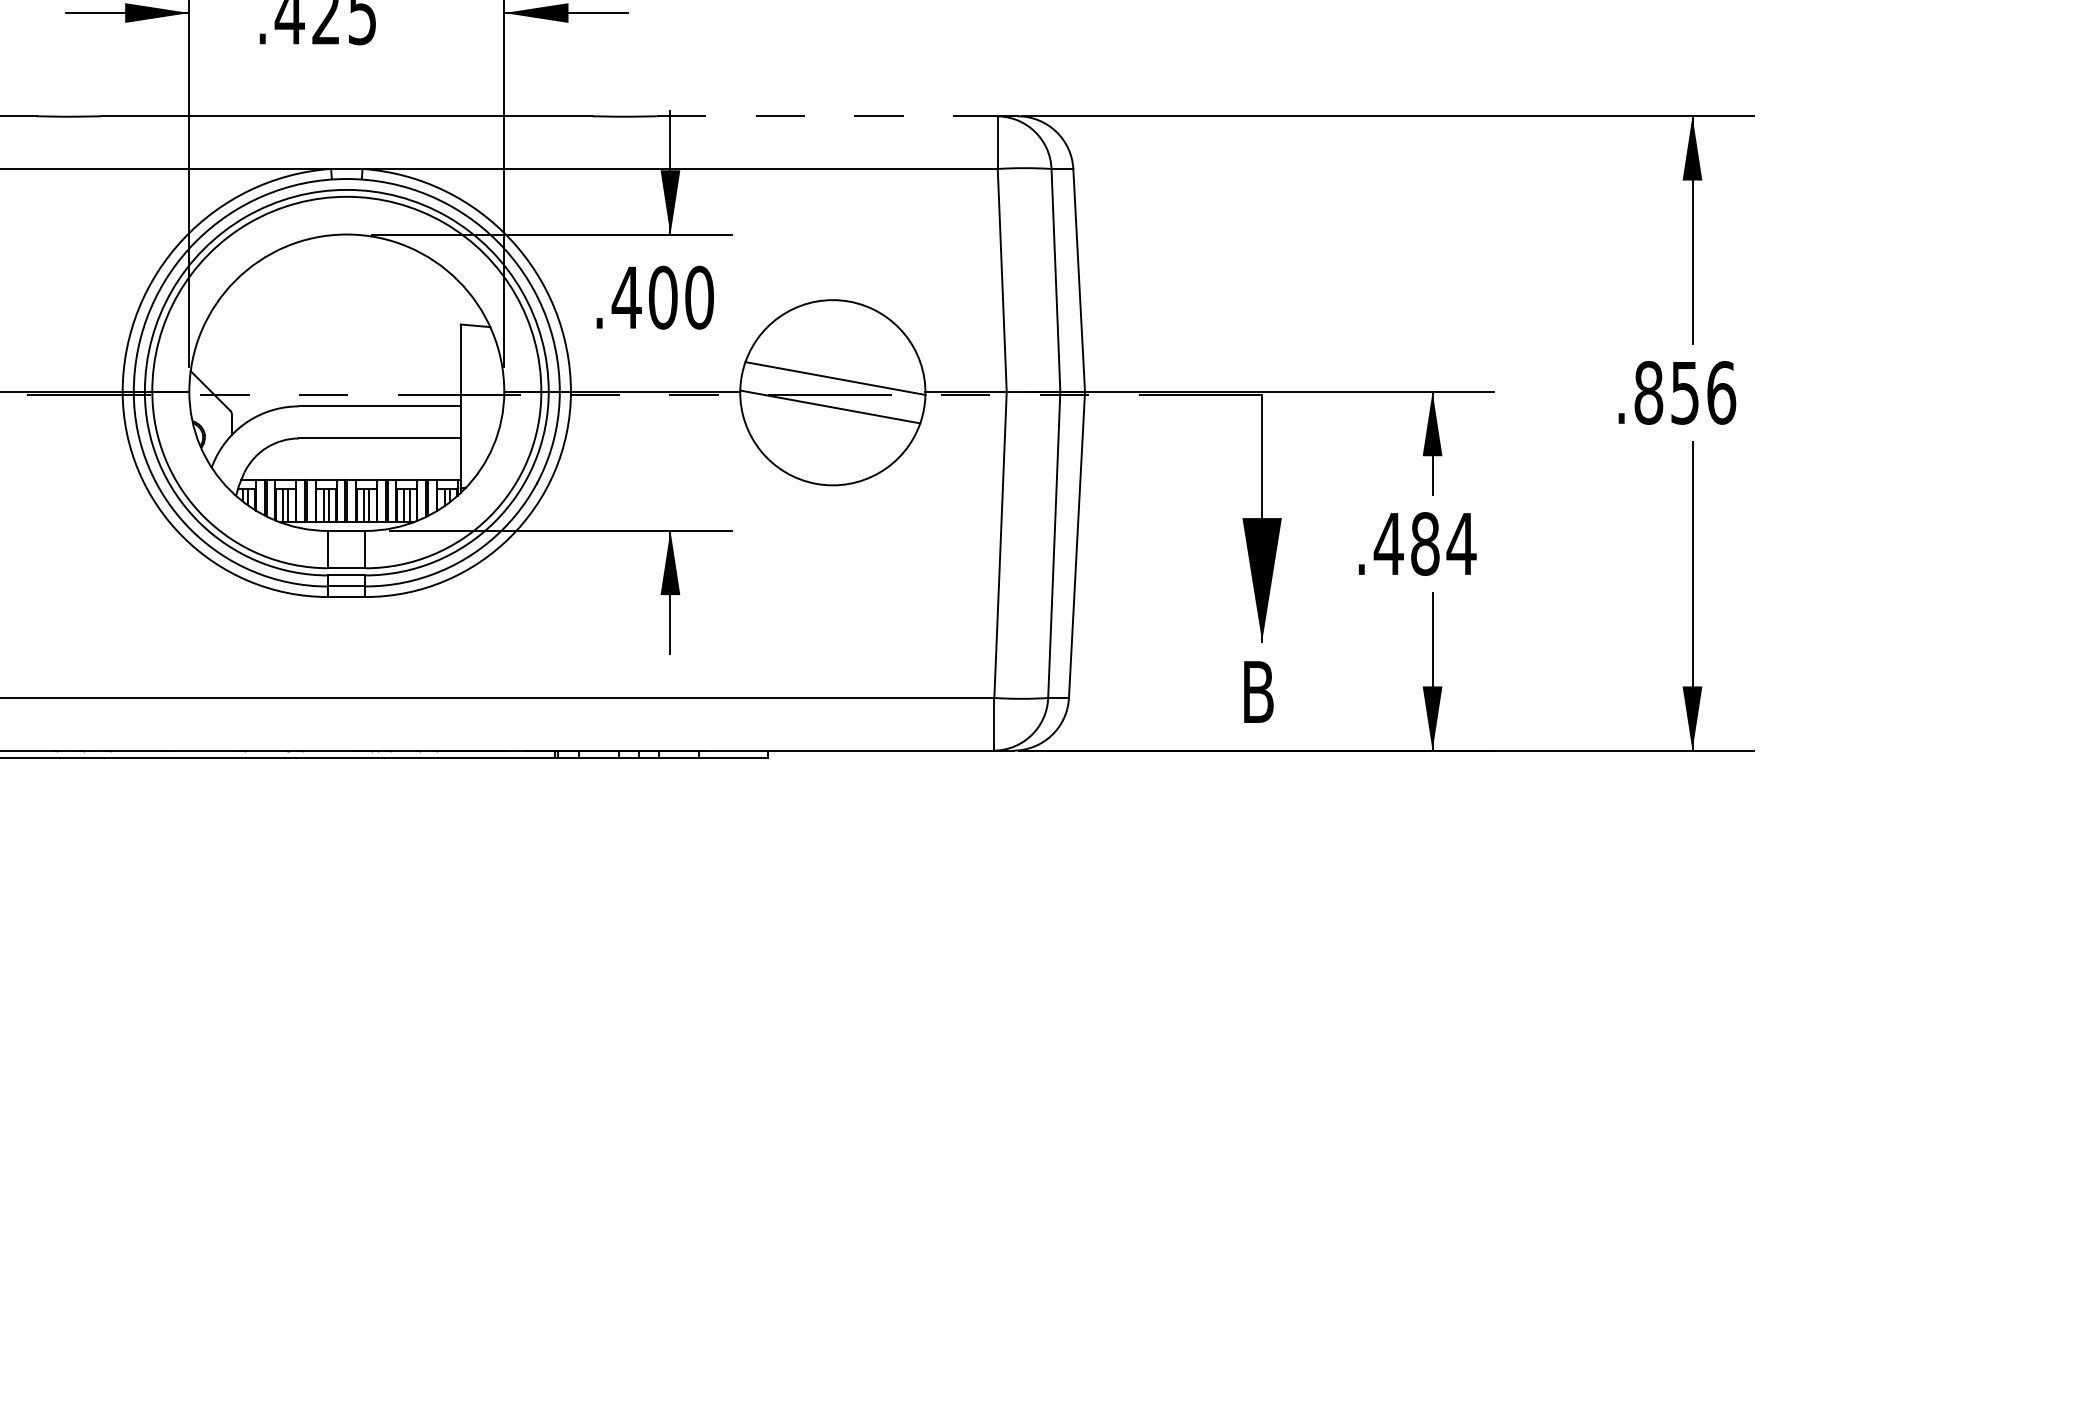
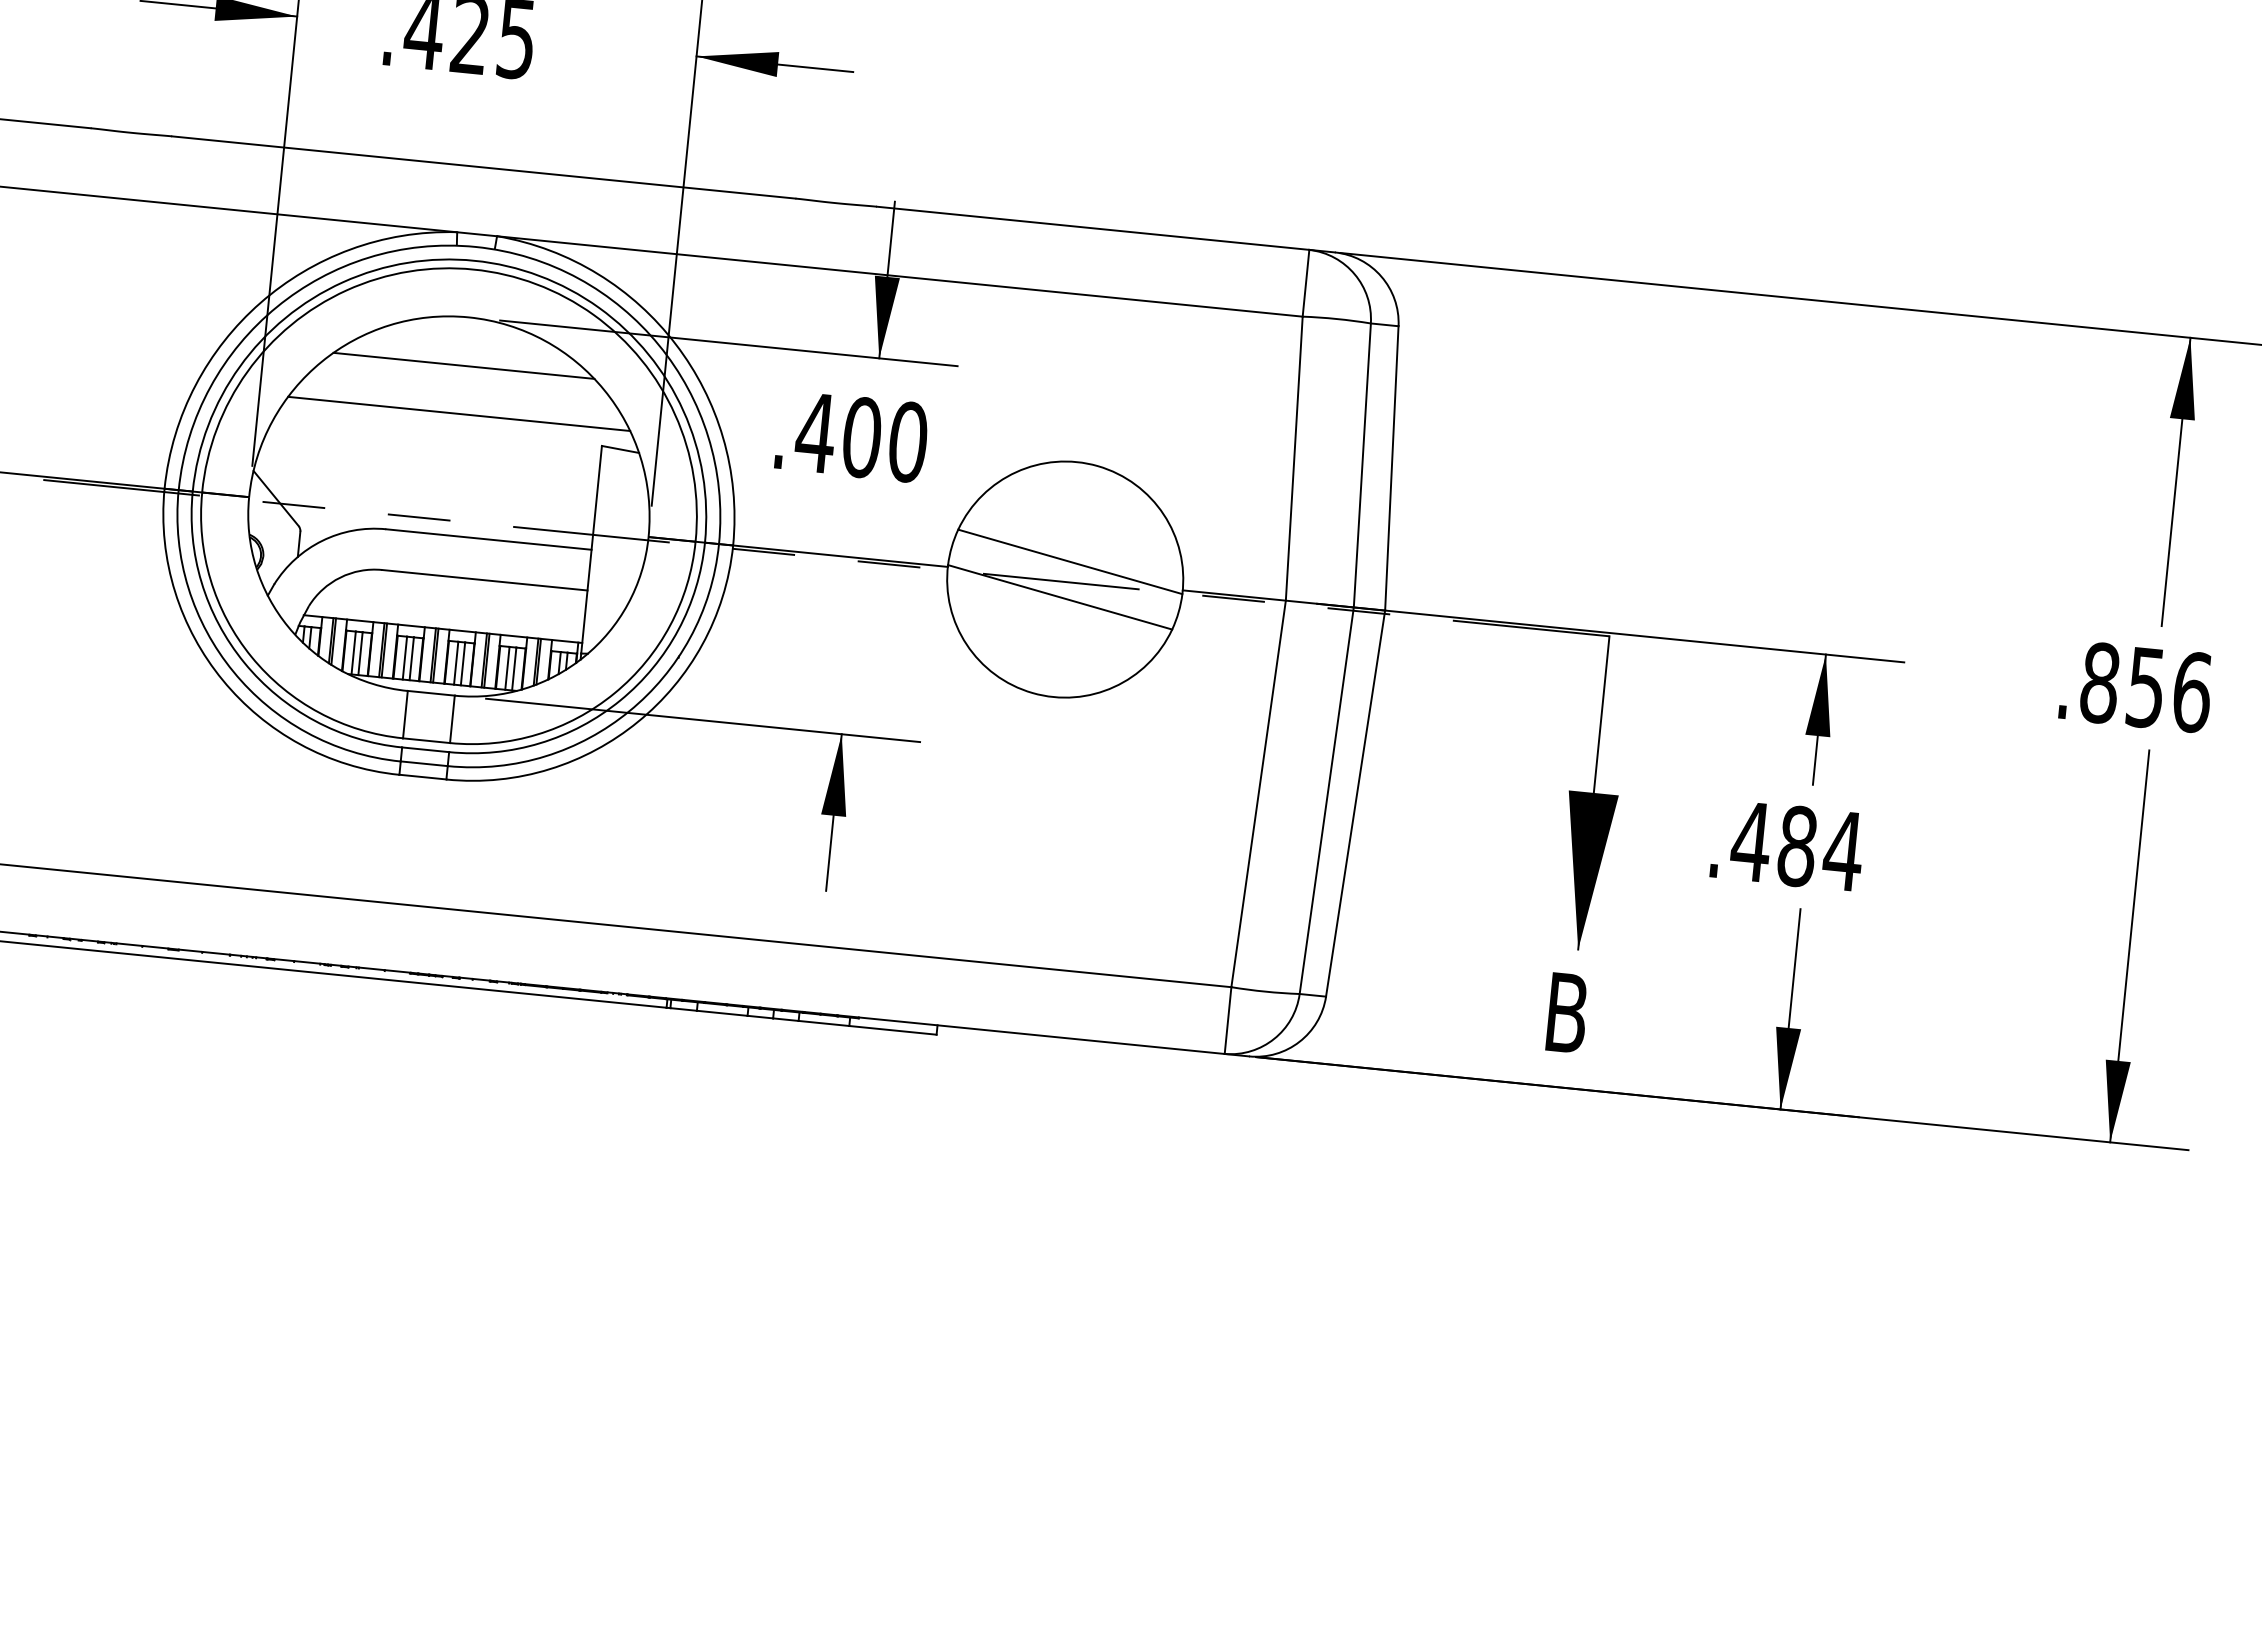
line: (827, 116) -> (1093, 228), dashed -> solid
line: (346, 272) -> (463, 365), added
line: (346, 310) -> (458, 413), added

